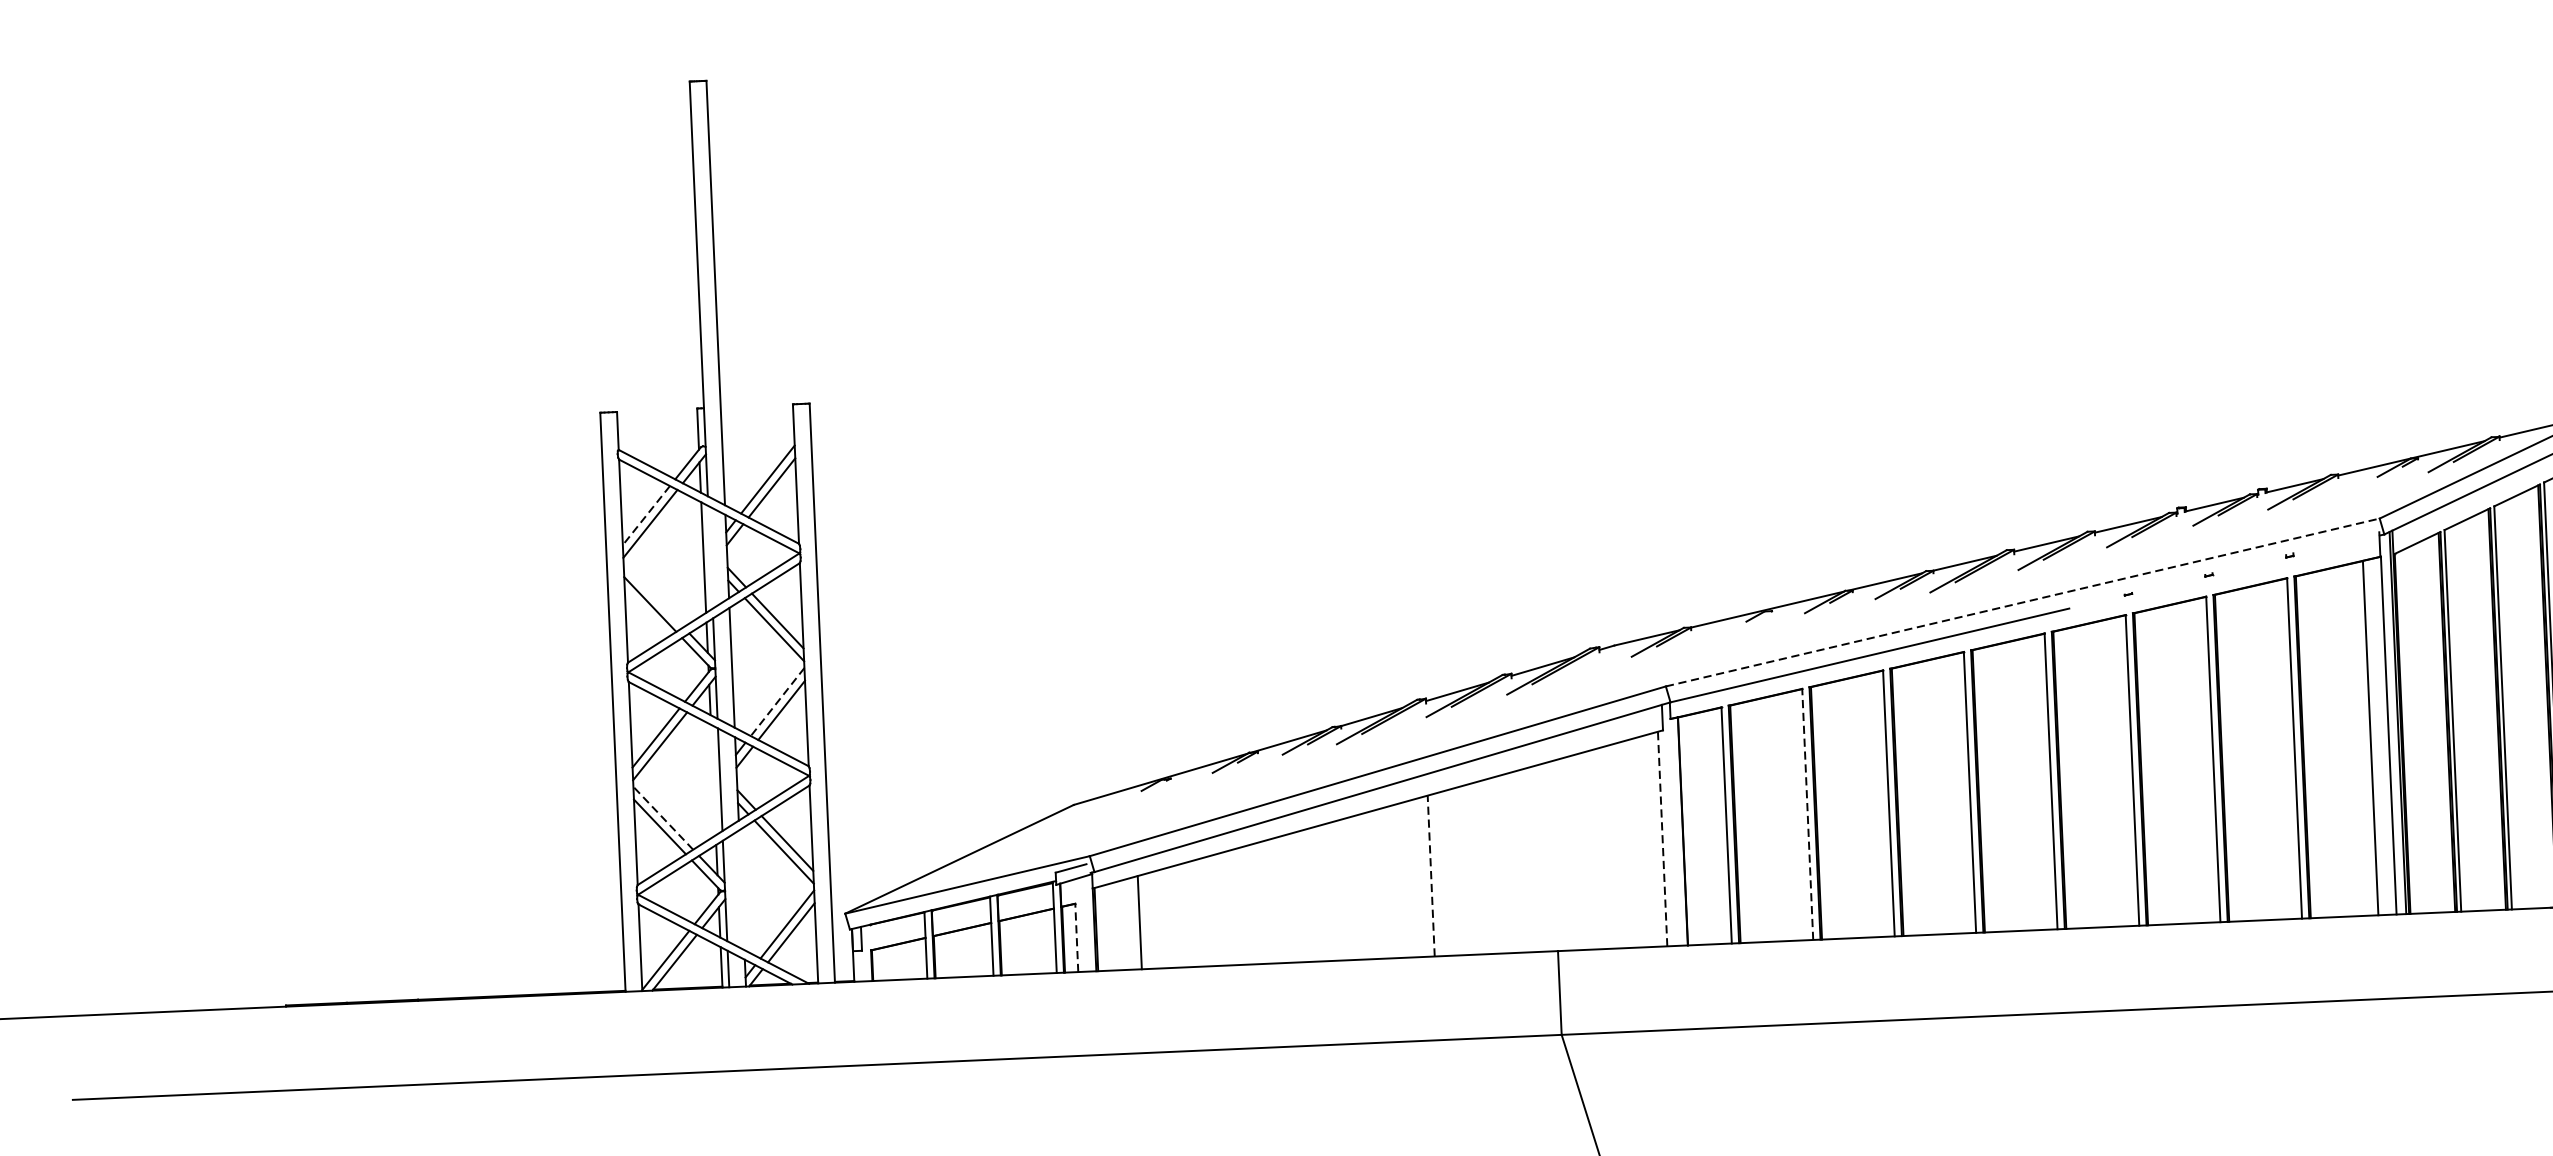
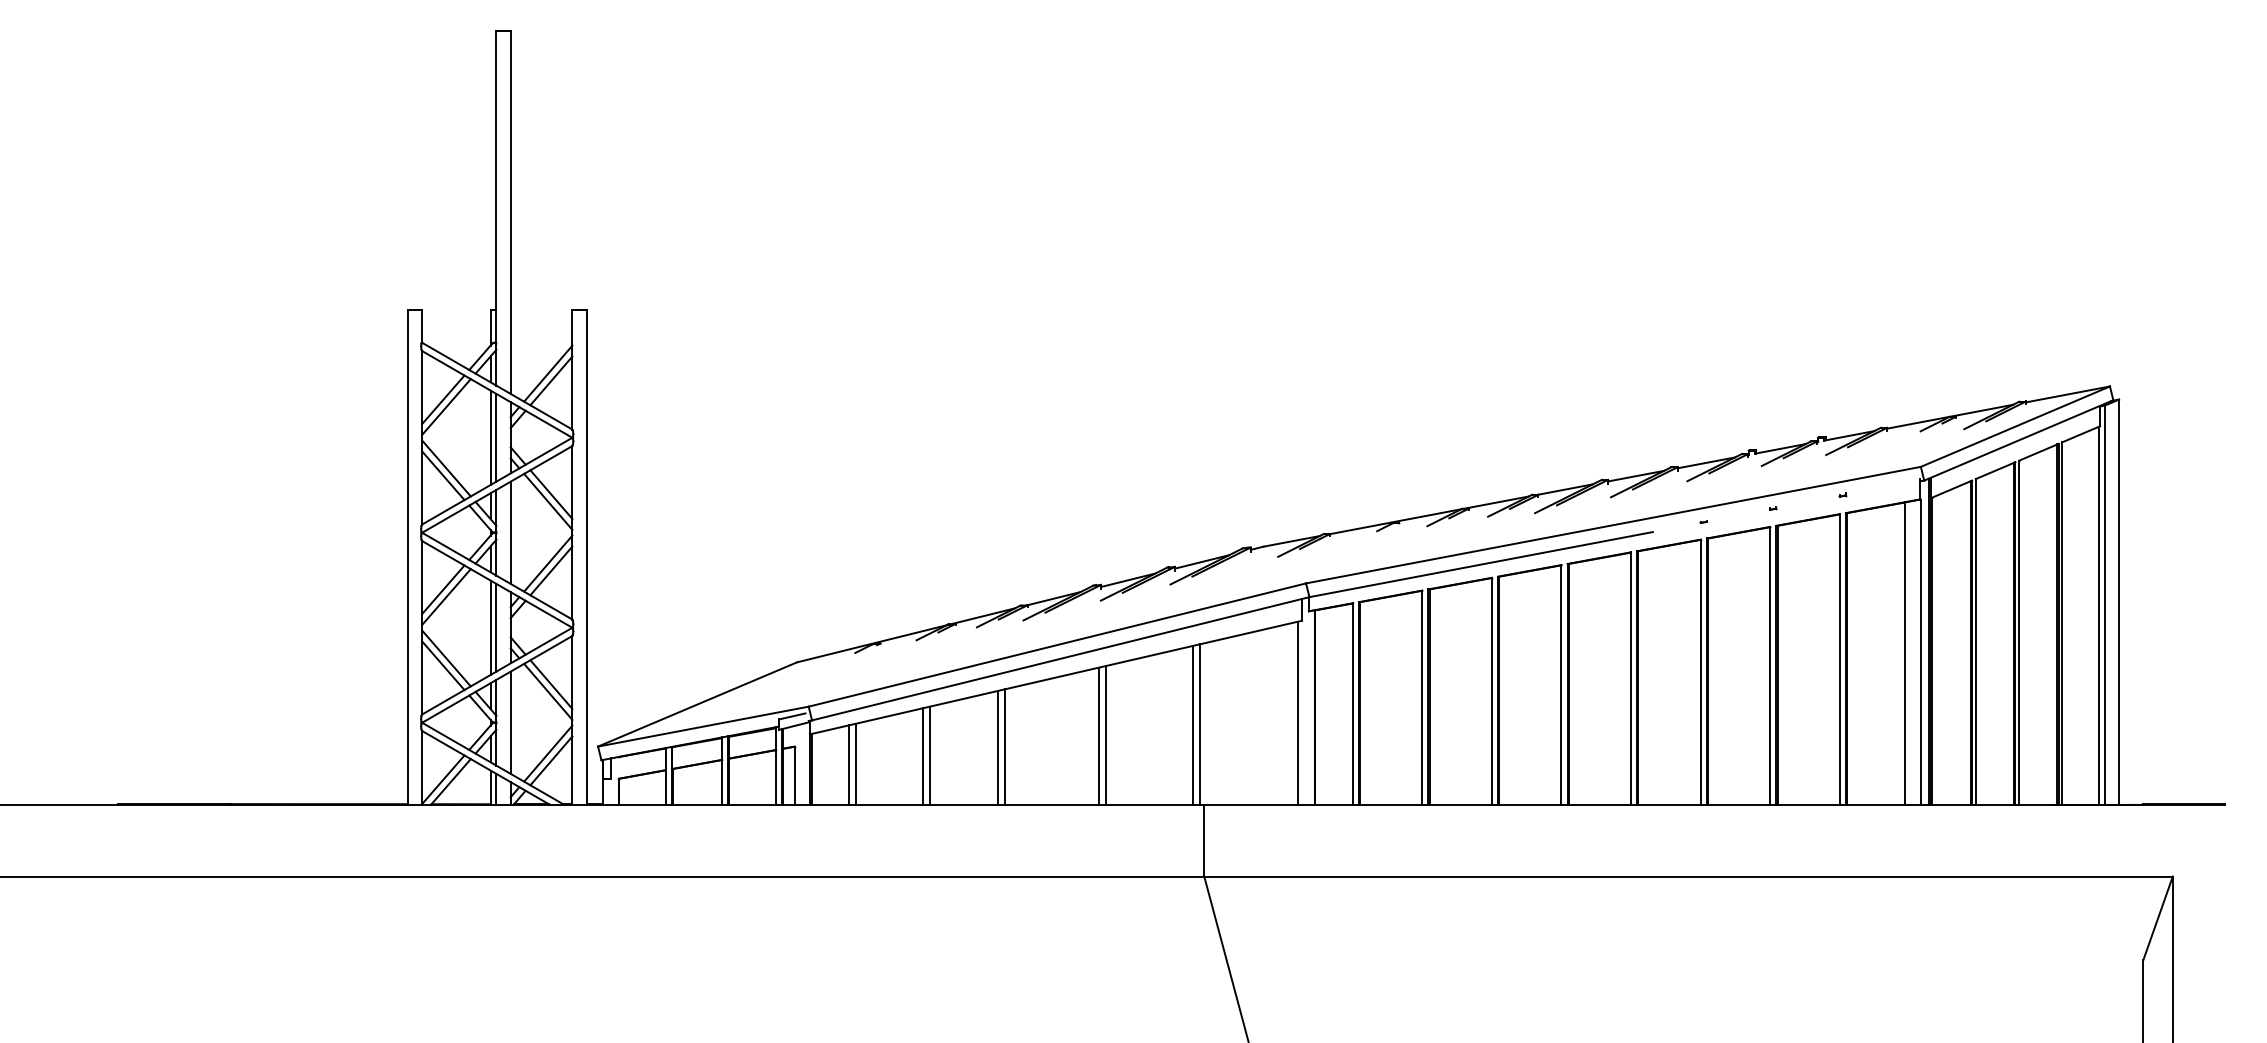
line: (646, 516) -> (443, 400), dashed -> solid
line: (710, 556) -> (496, 437), added
line: (653, 595) -> (446, 468), added
line: (2022, 602) -> (1613, 525), dashed -> solid
line: (777, 701) -> (548, 563), dashed -> solid
line: (713, 779) -> (490, 627), added
line: (1808, 814) -> (1422, 697), dashed -> solid
line: (663, 818) -> (446, 658), dashed -> solid
line: (1662, 839) -> (1297, 713), dashed -> solid
line: (1549, 857) -> (1200, 724), added
line: (1541, 858) -> (1193, 725), added
line: (1439, 874) -> (1106, 735), added
line: (1430, 876) -> (1098, 736), dashed -> solid
line: (741, 889) -> (510, 722), added
line: (1322, 893) -> (1005, 747), added
line: (1314, 894) -> (998, 747), added
line: (1233, 907) -> (929, 755), added
line: (1225, 908) -> (922, 756), added
line: (1147, 921) -> (855, 764), added
line: (1076, 937) -> (794, 775), dashed -> solid

